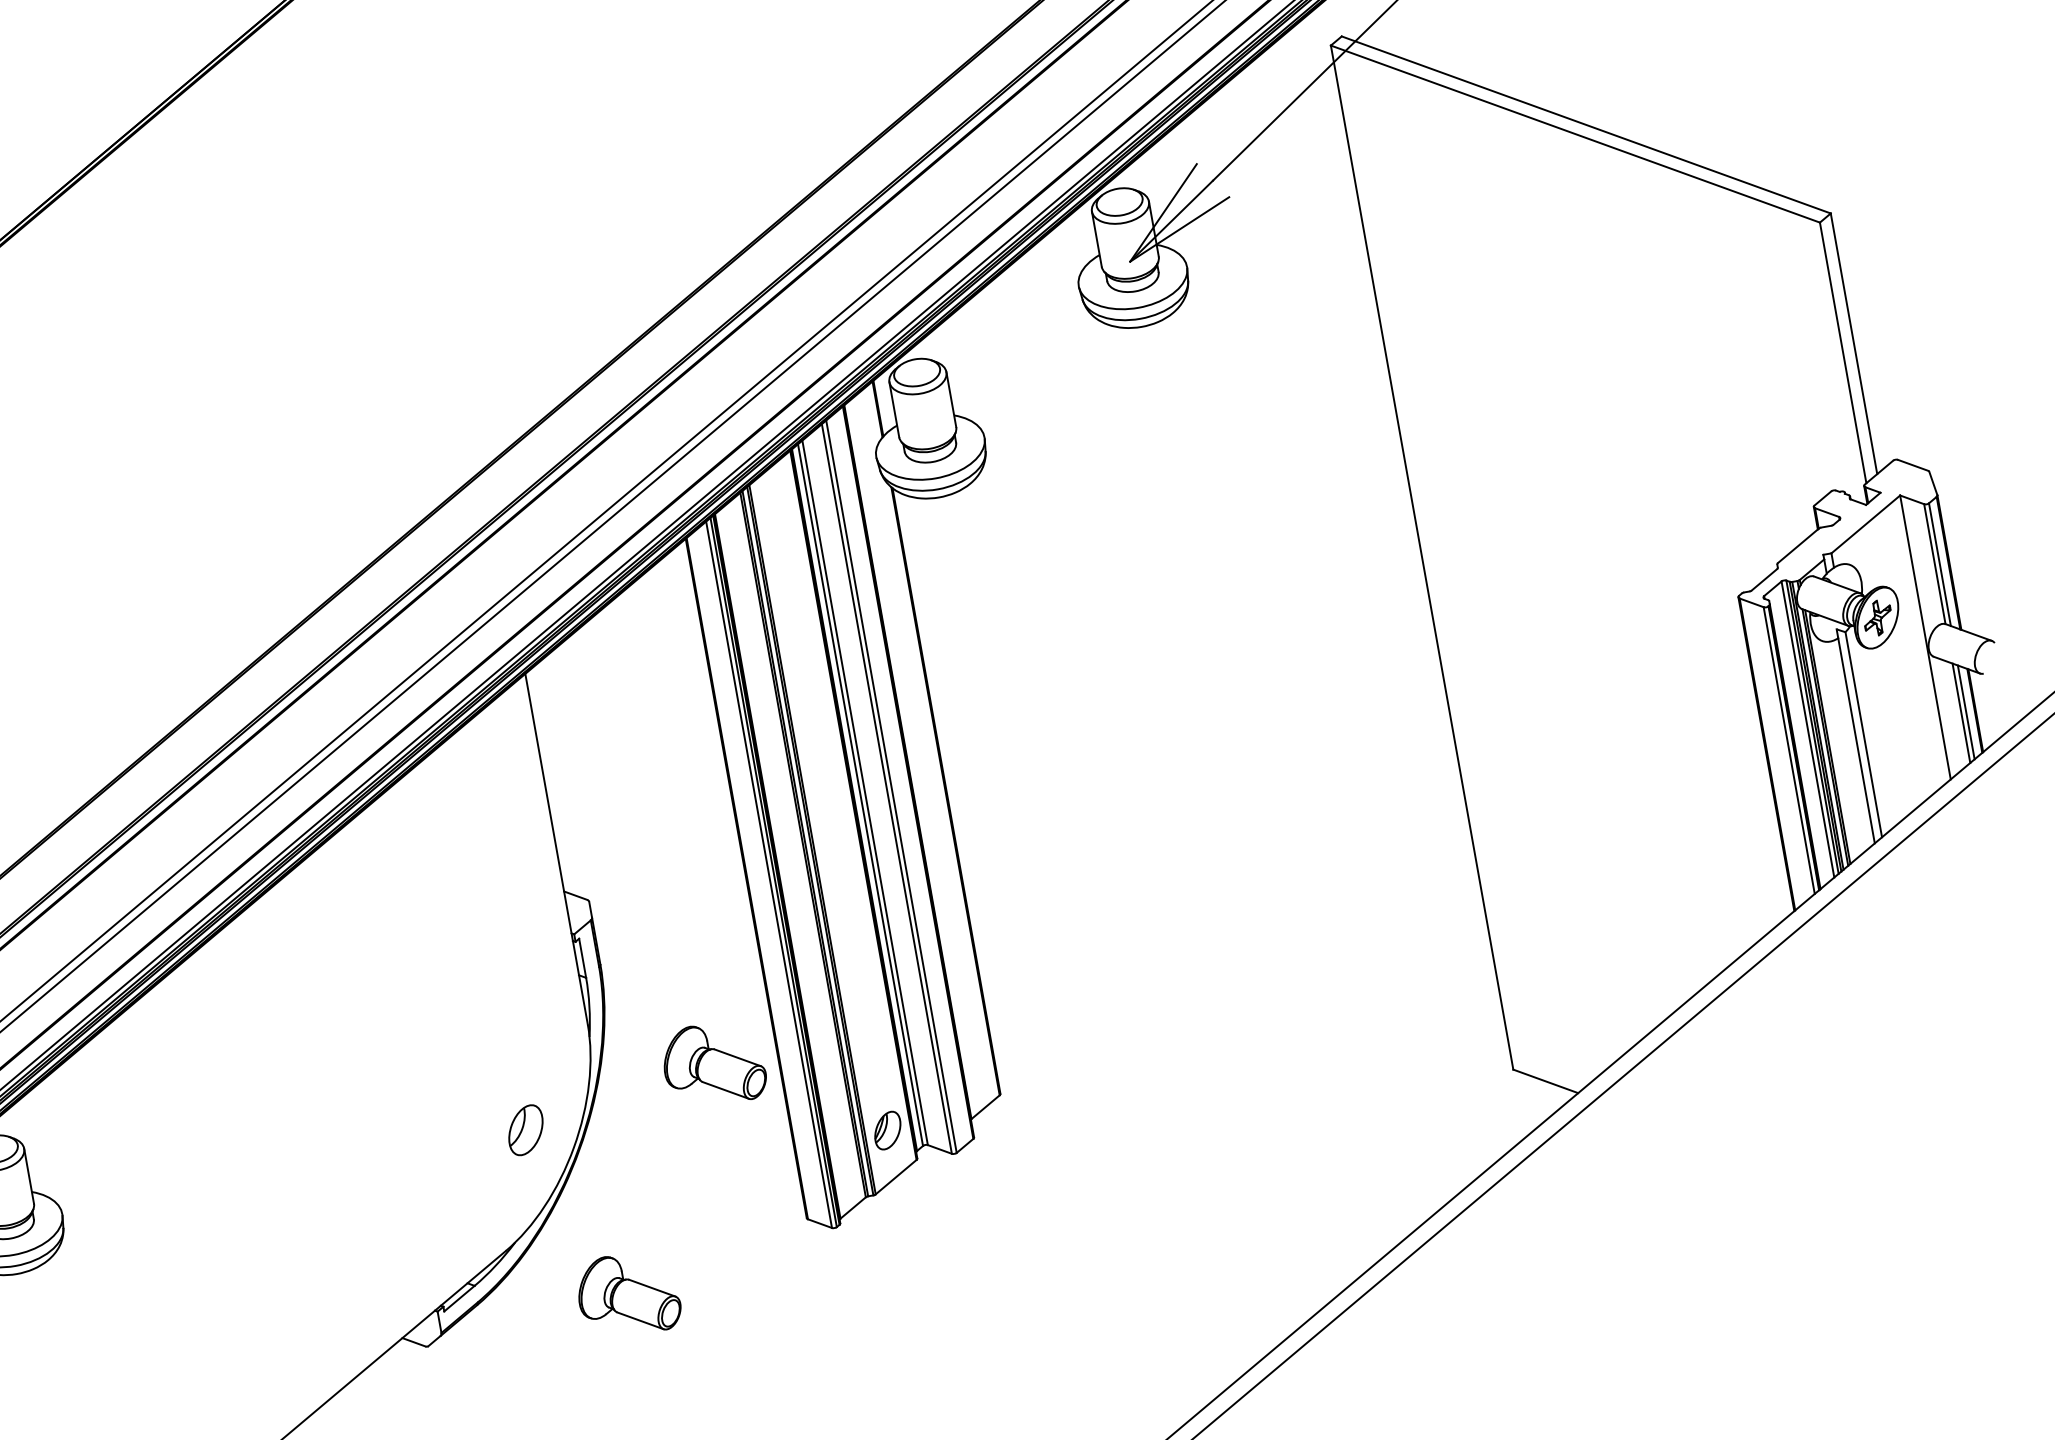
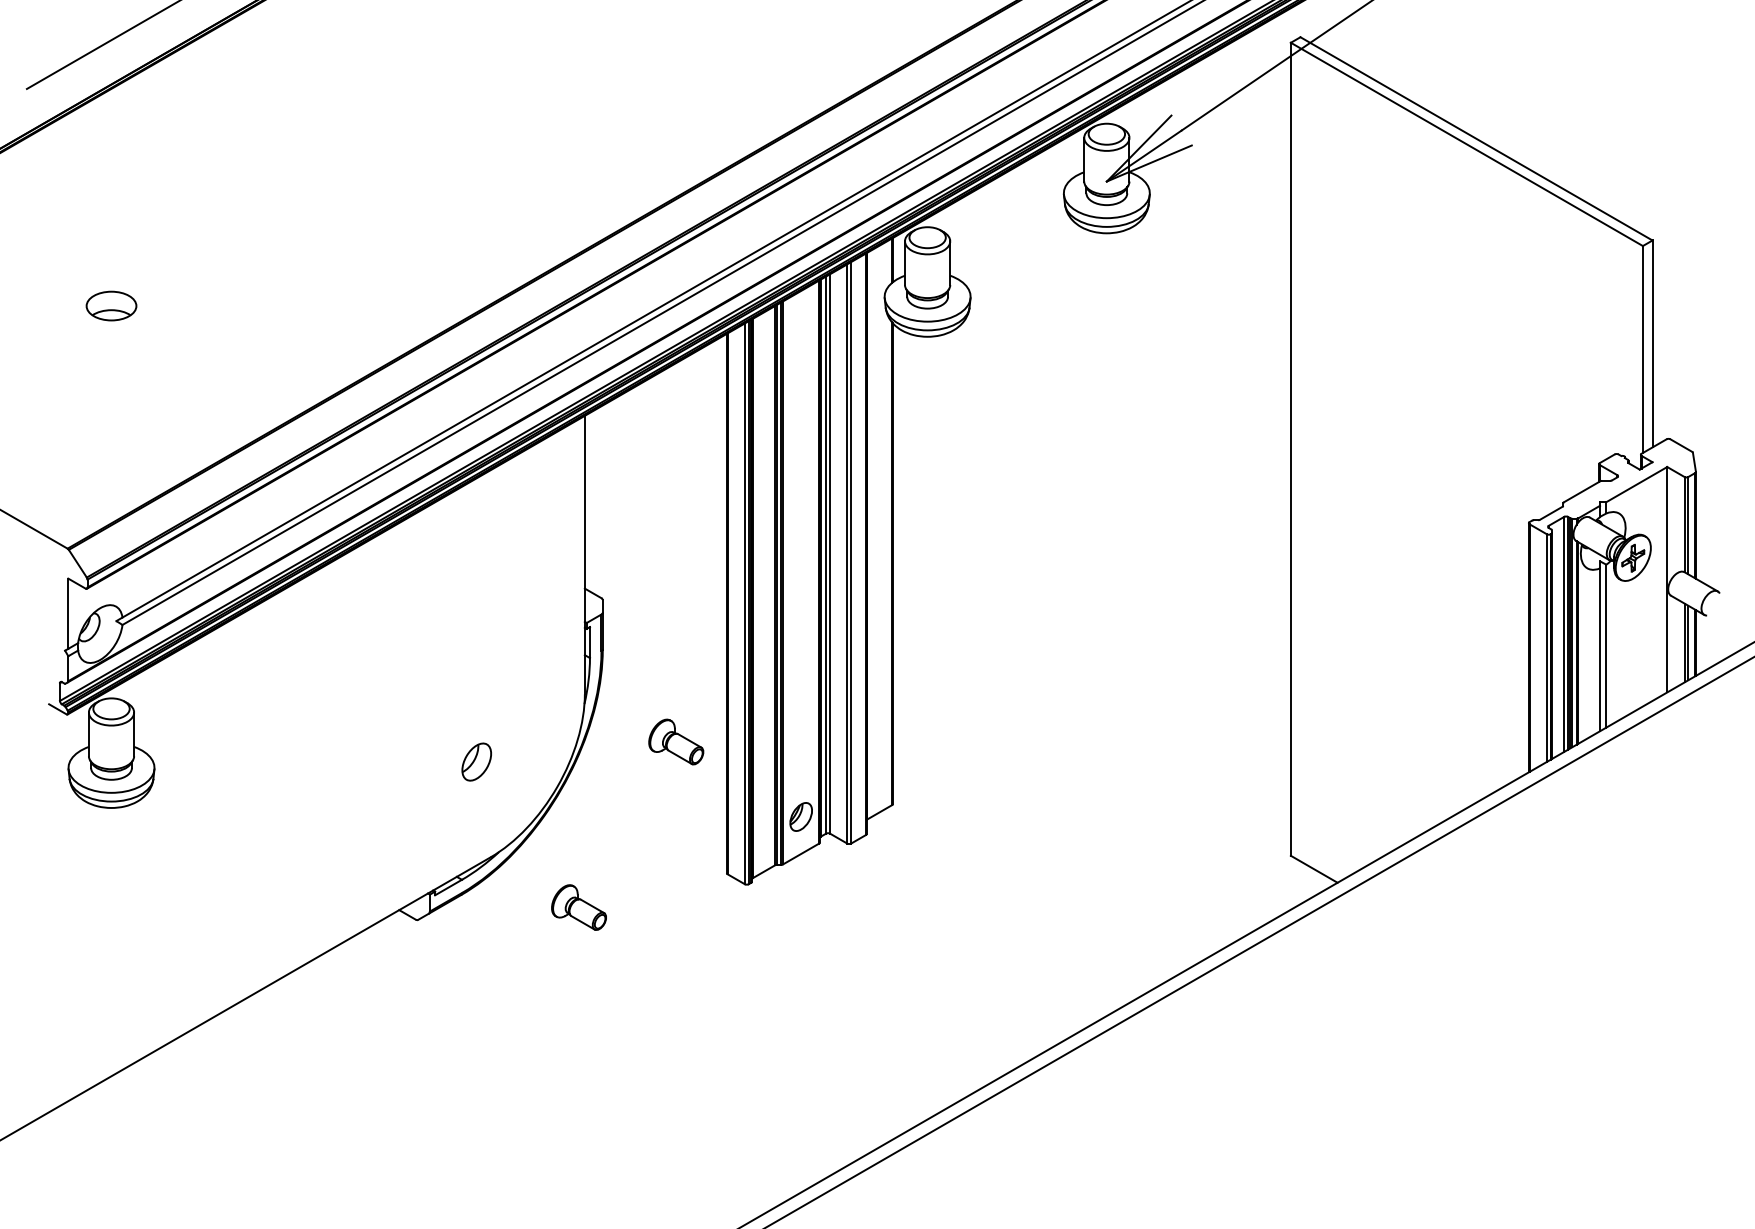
part: (712, 1063) -> (675, 741), size x0.7
part: (525, 1129) -> (476, 761), moved
part: (627, 1294) -> (578, 907), size x0.7

